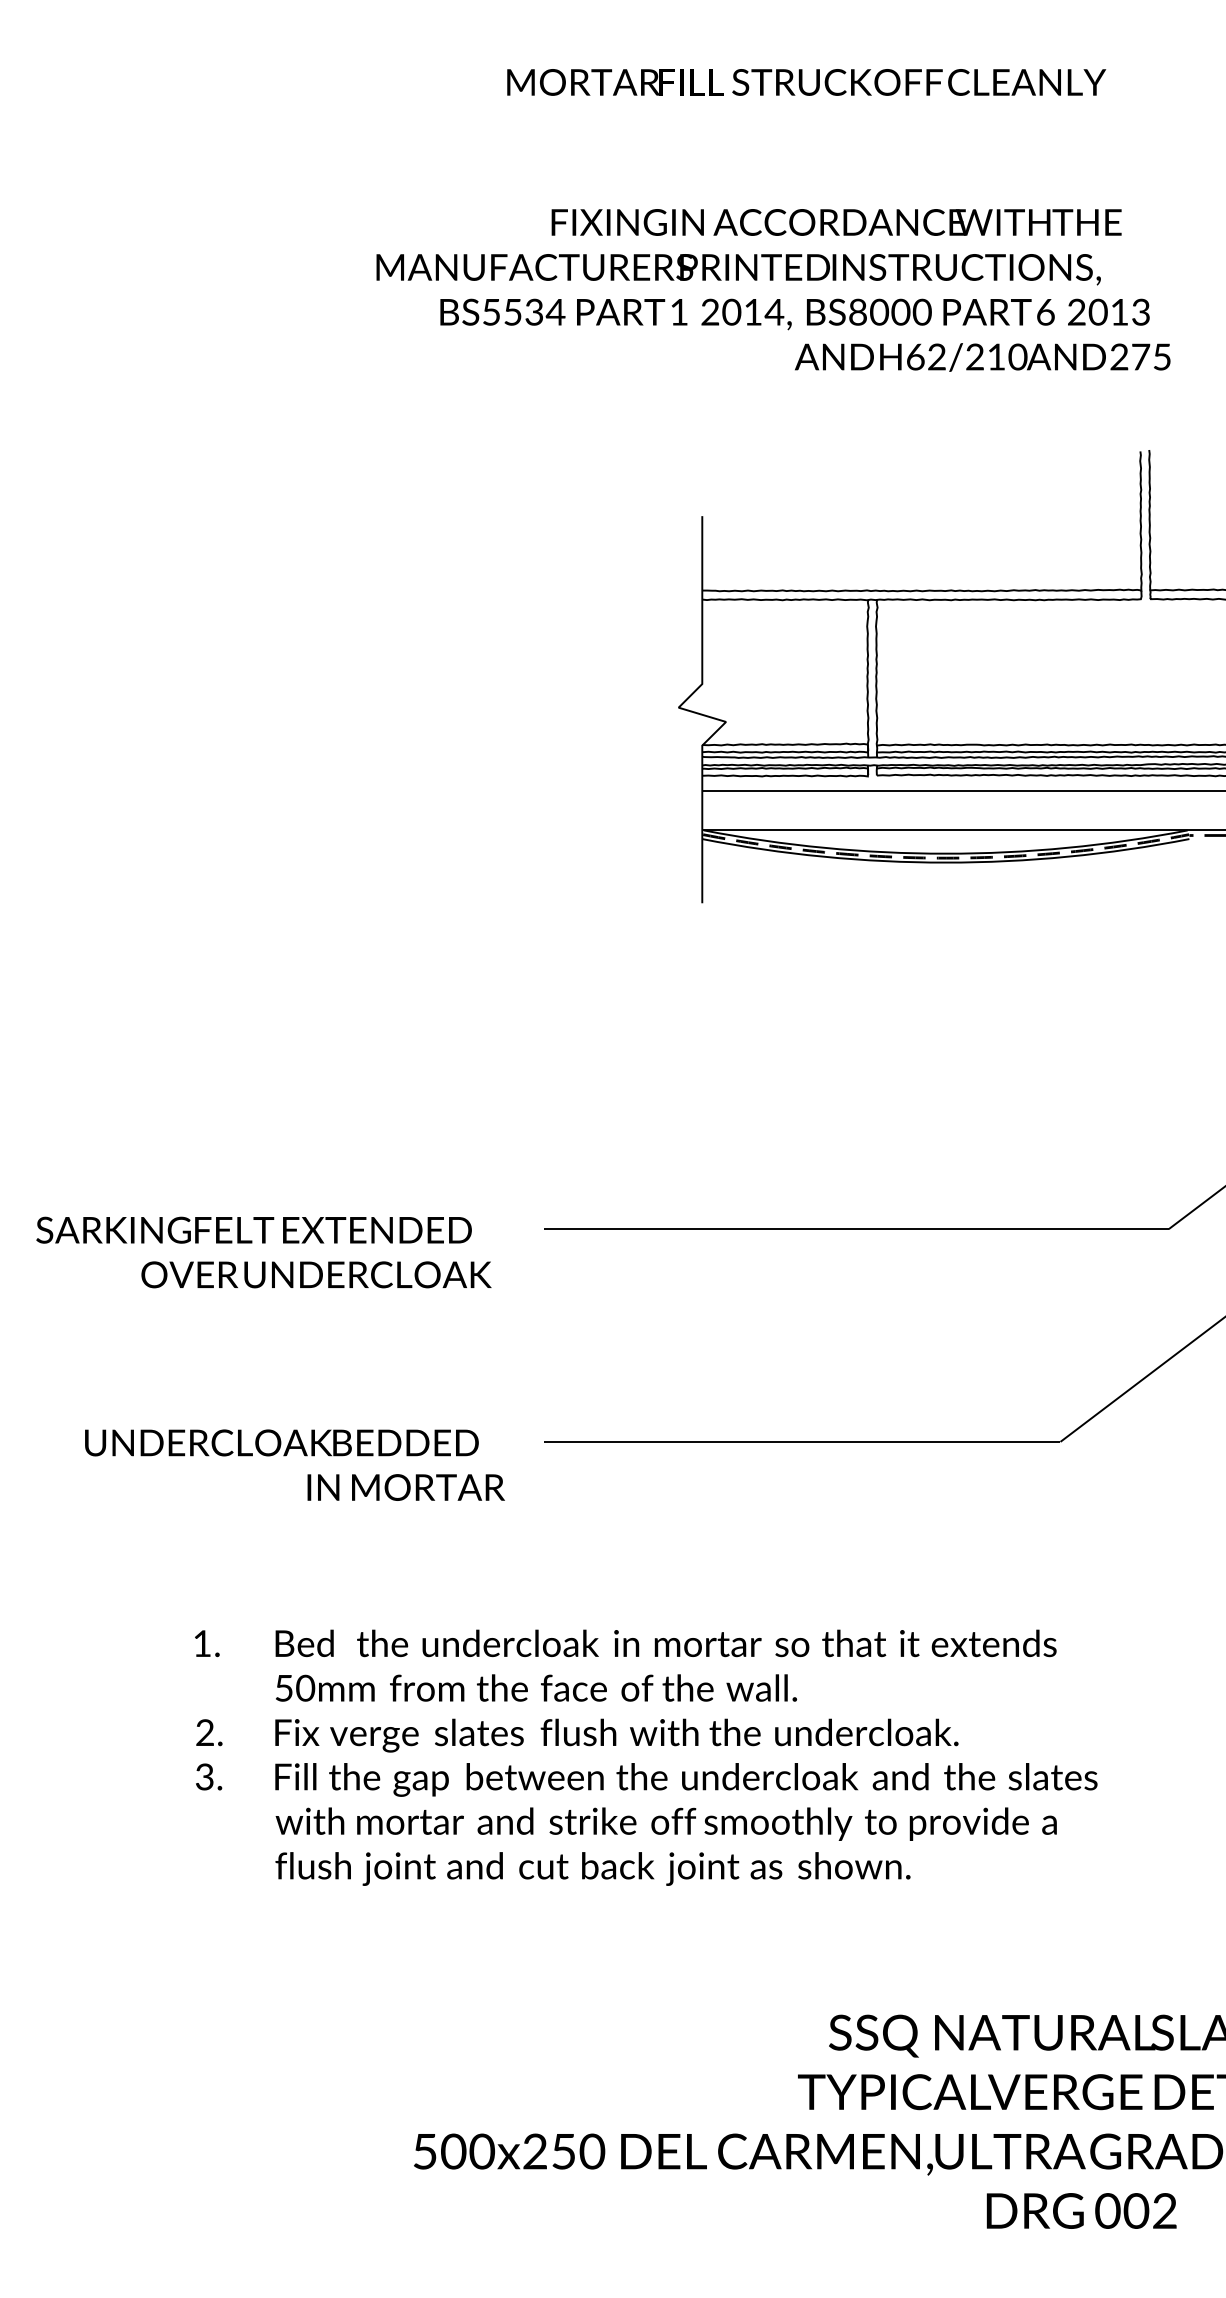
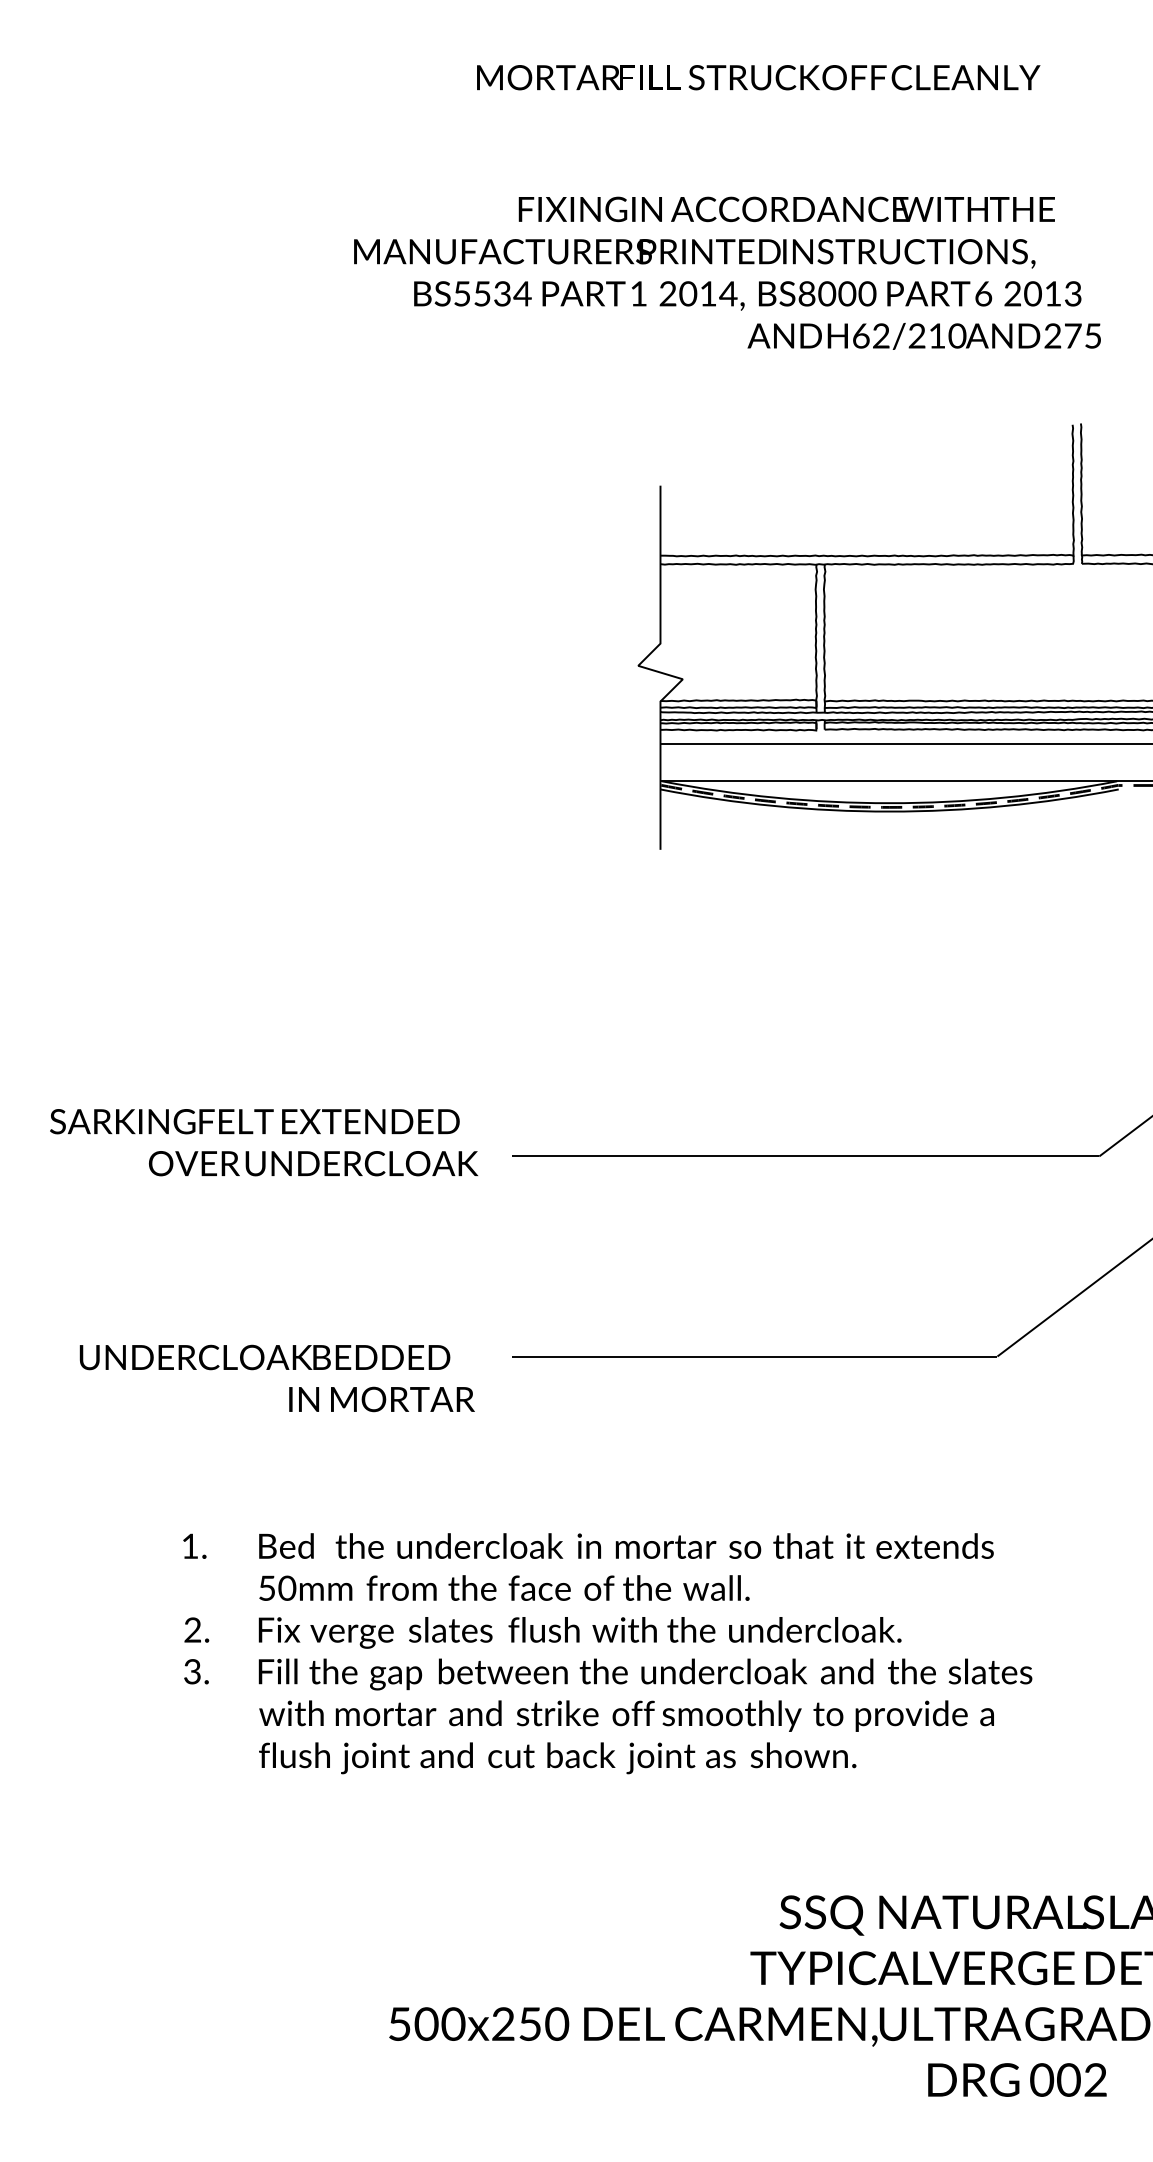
text: (263, 1252) -> (263, 1142), moved

